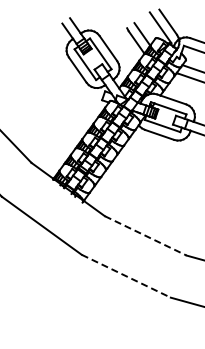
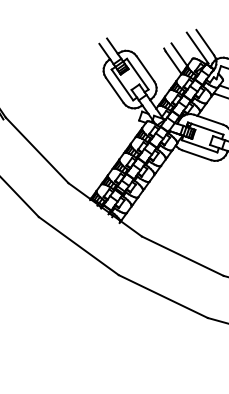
line: (146, 236) -> (183, 256), dashed -> solid
line: (126, 276) -> (163, 296), dashed -> solid

